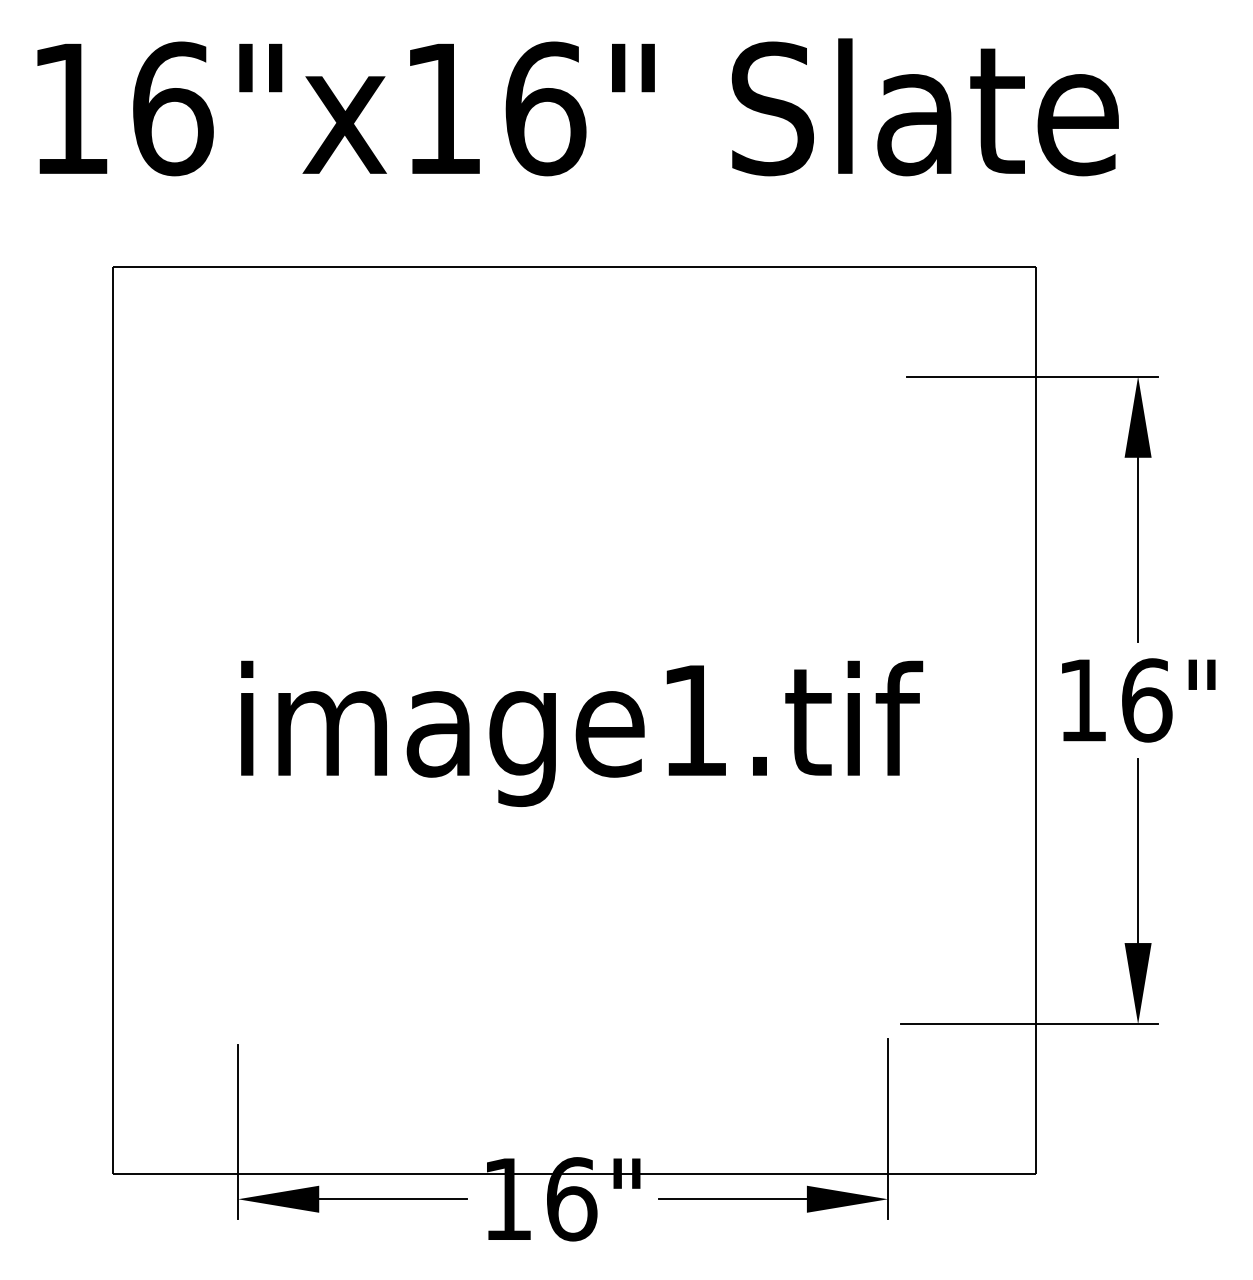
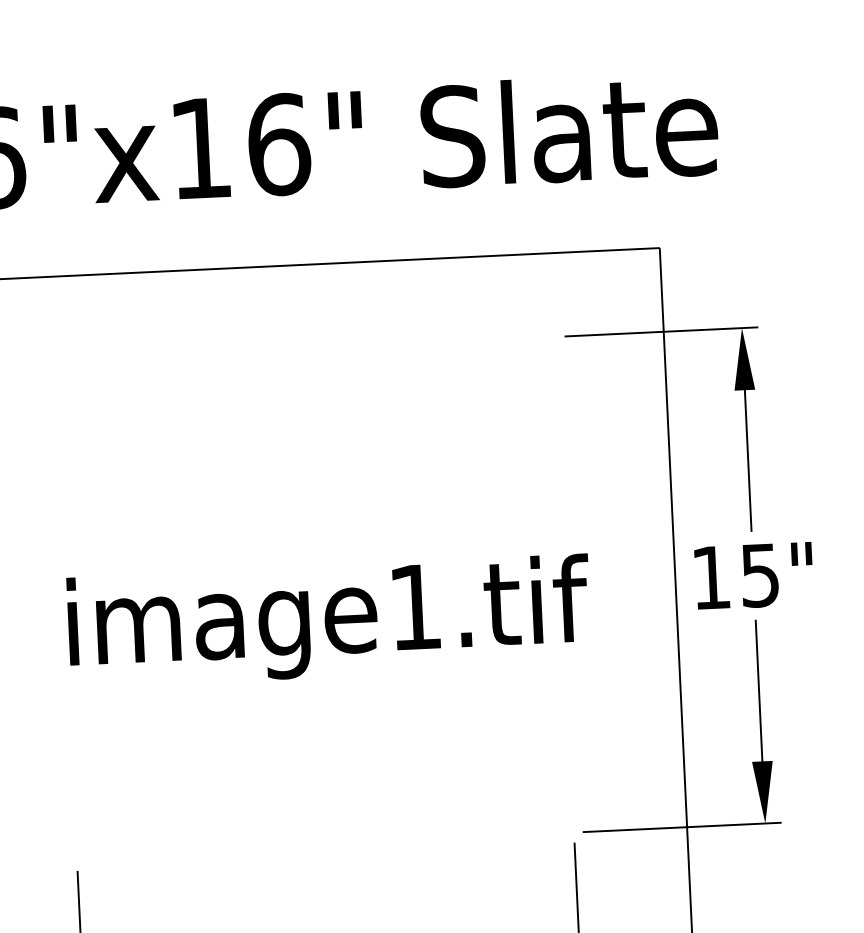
text: (1147, 700) -> (760, 575), 16" -> 15"

